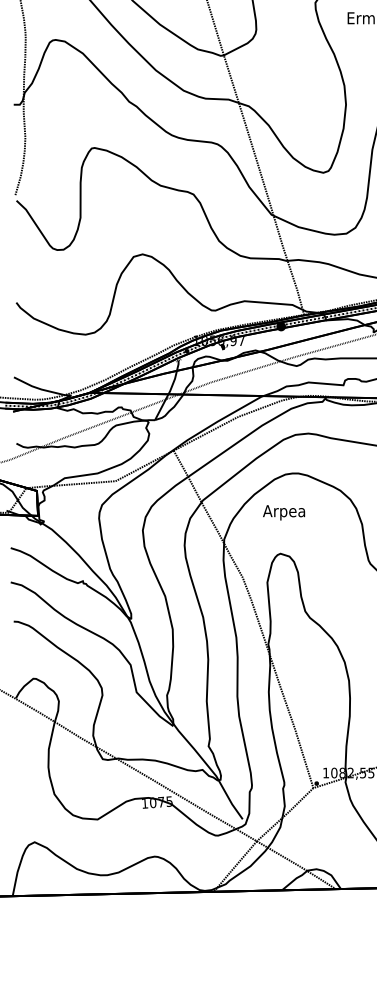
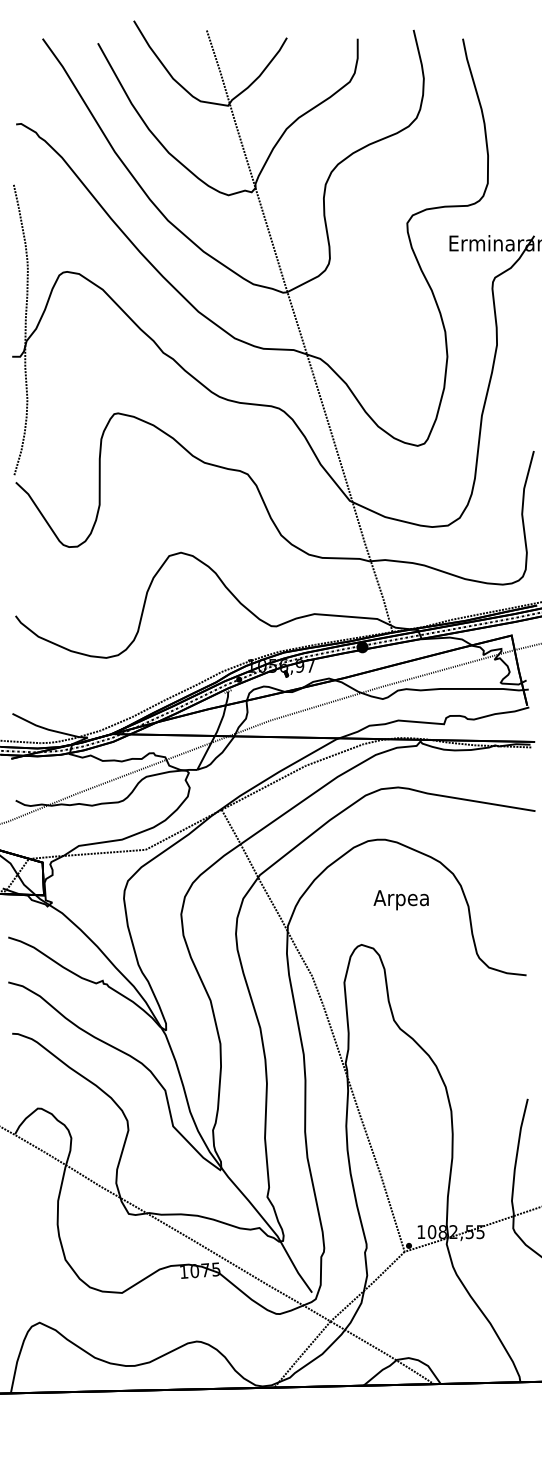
text: (283, 513) -> (400, 900), moved

